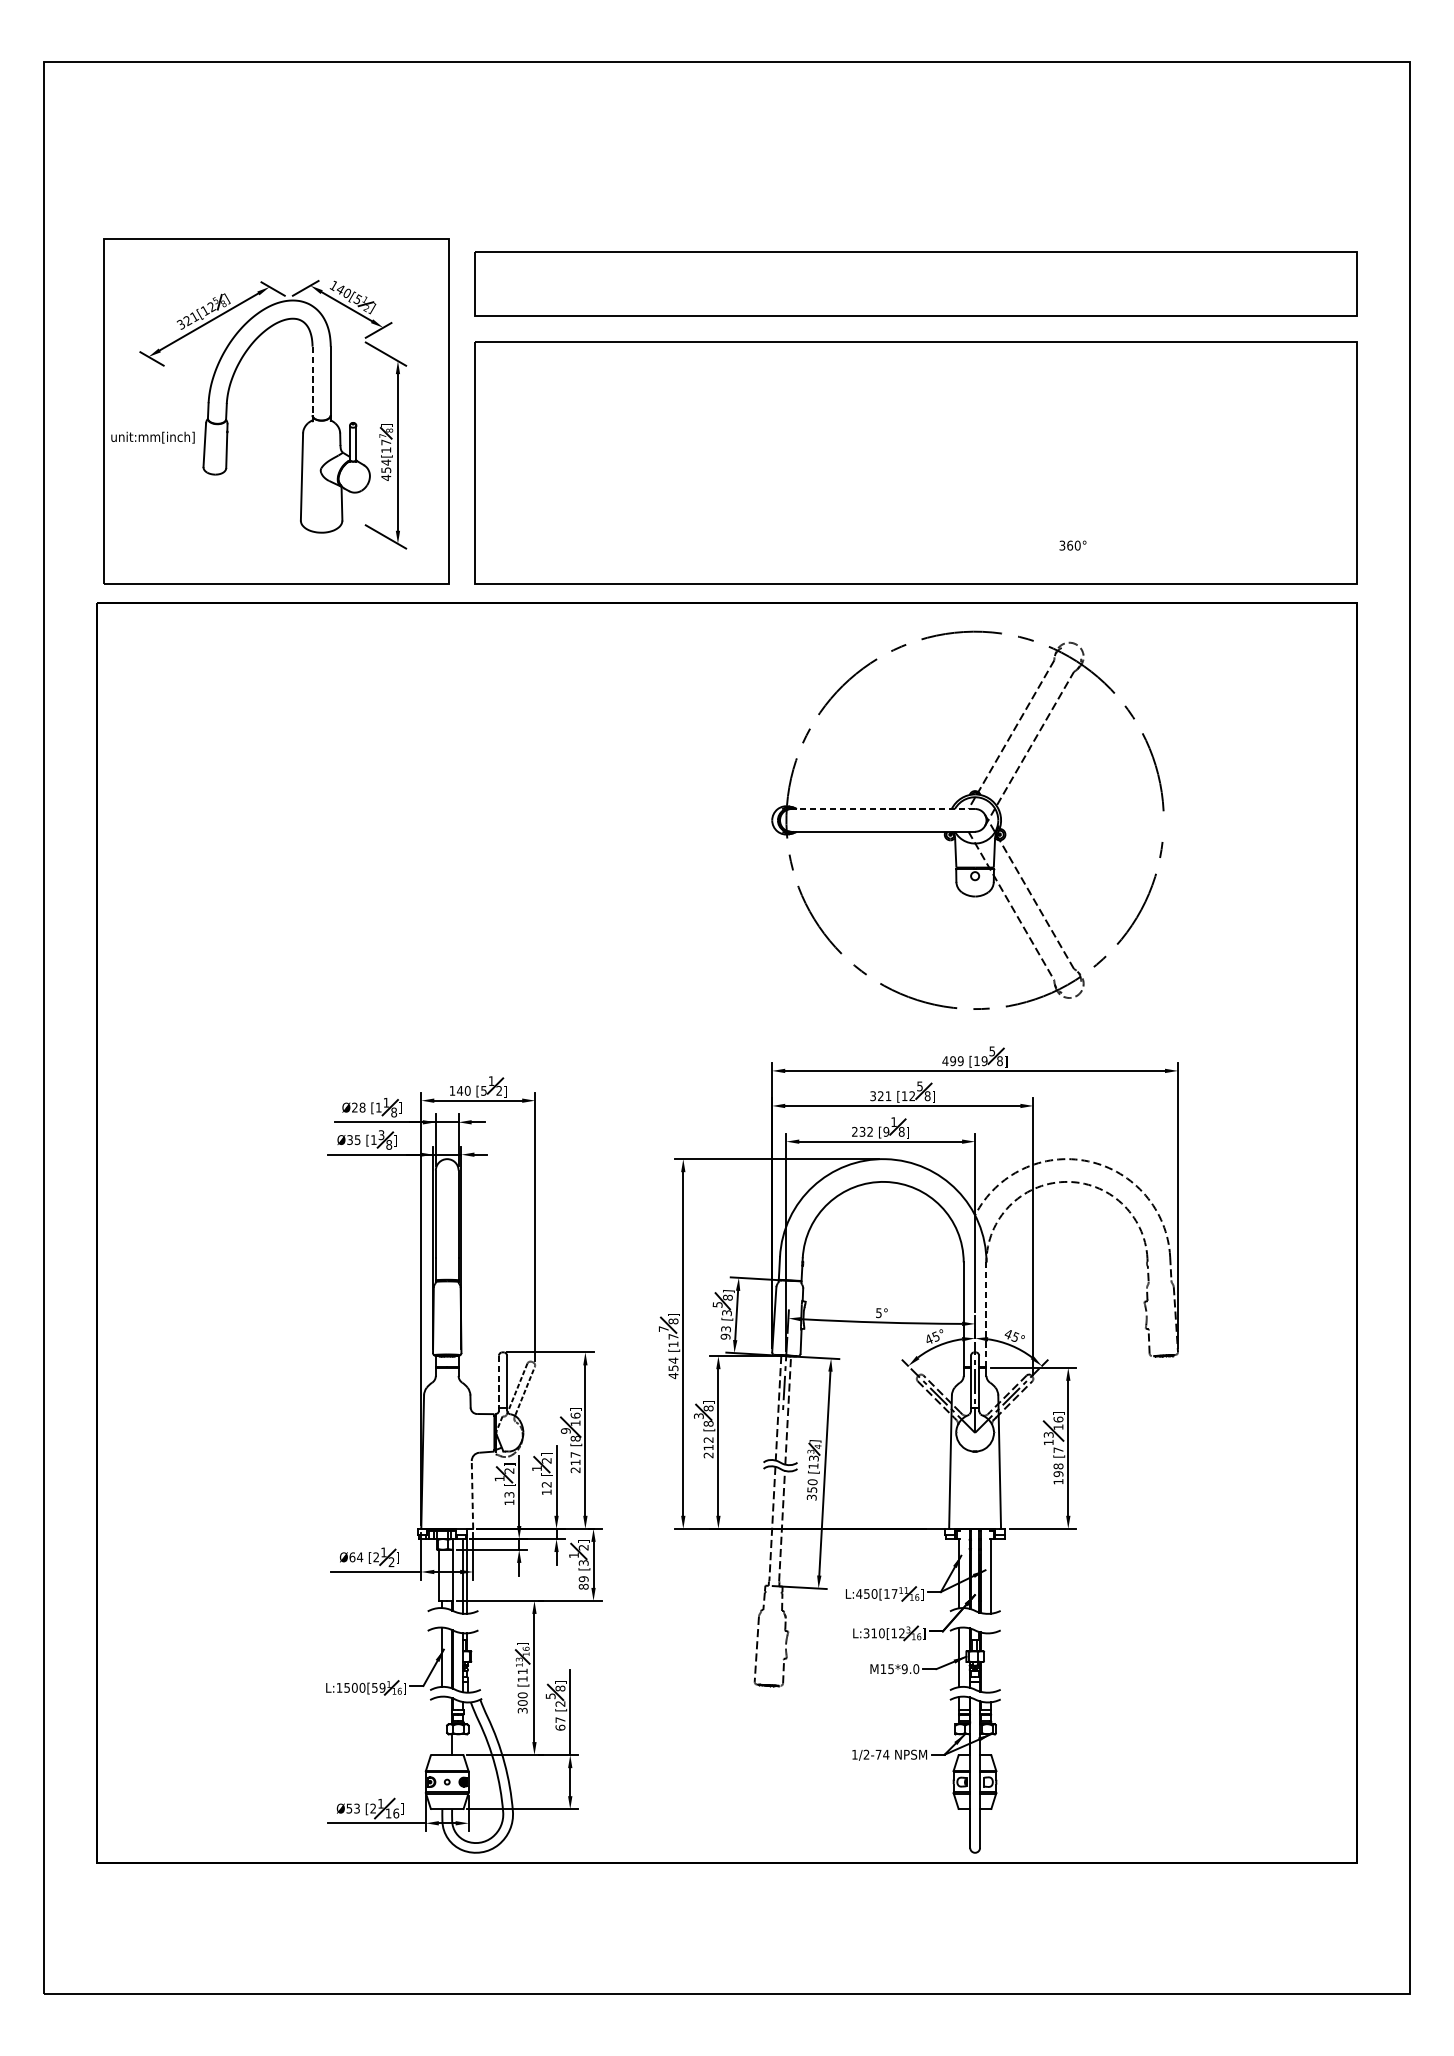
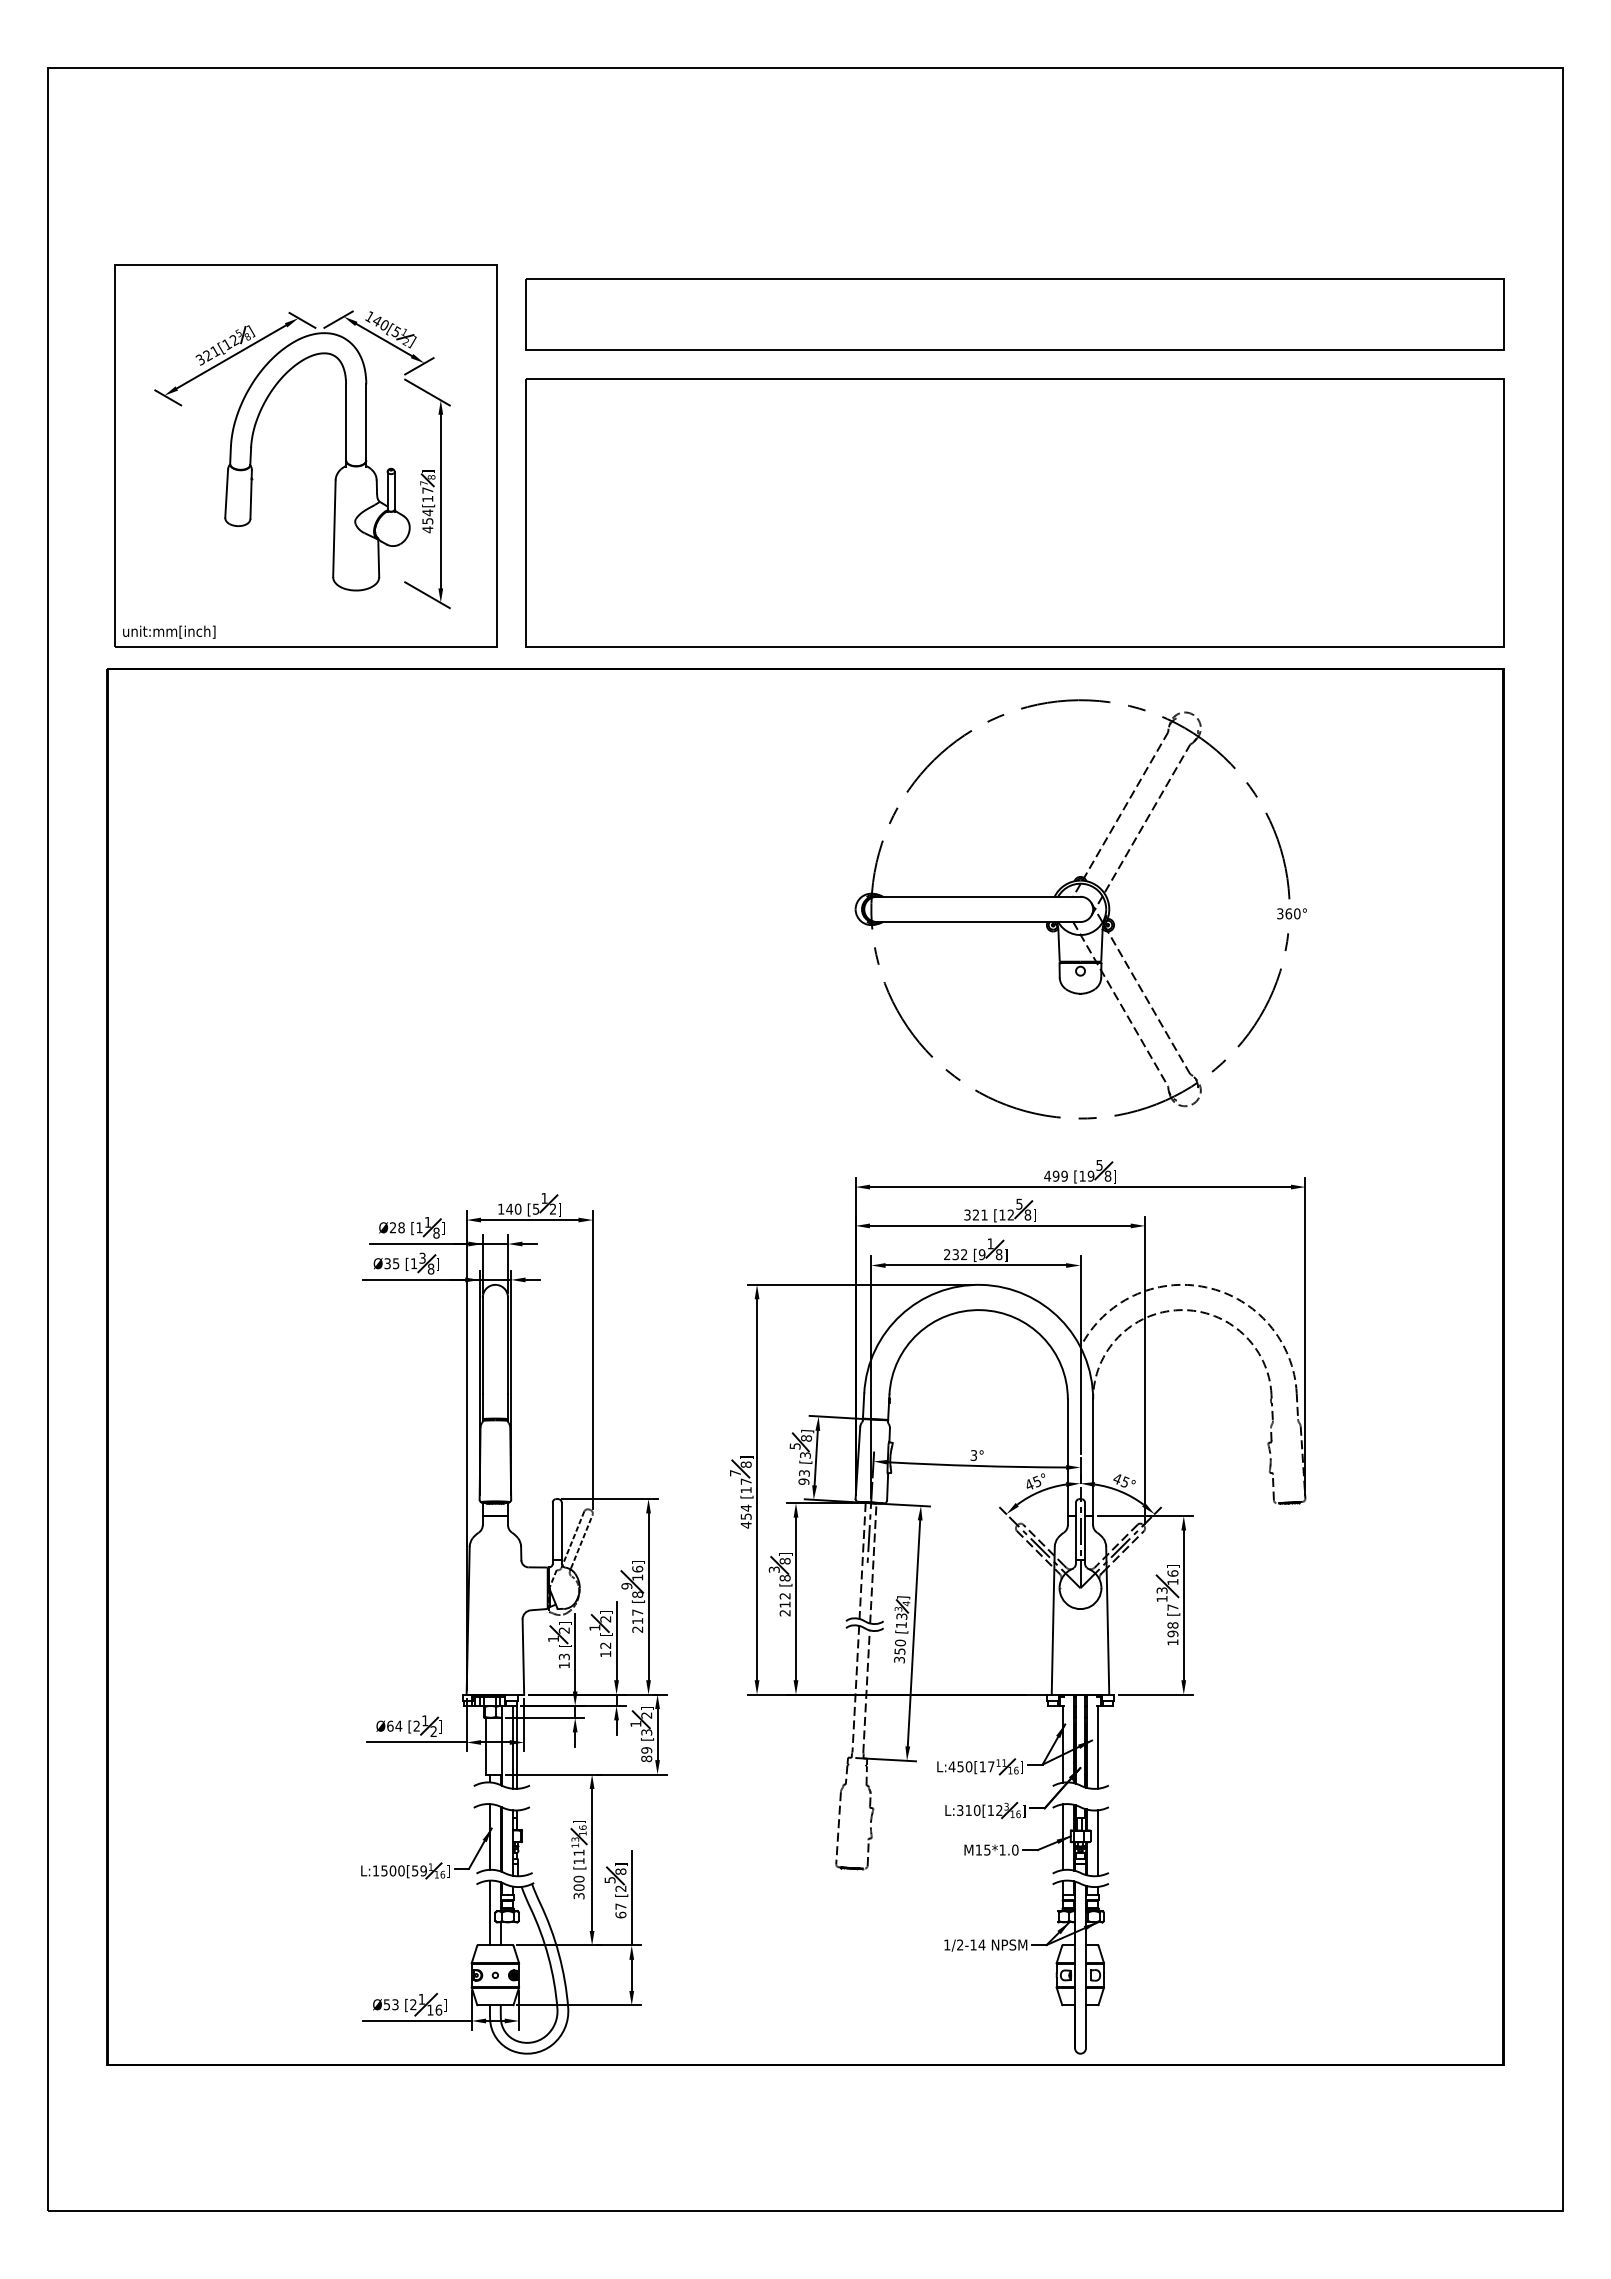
line: (312, 381) -> (346, 422), dashed -> solid
text: (153, 437) -> (169, 631), moved
text: (1072, 545) -> (1291, 913), moved
line: (883, 808) -> (978, 896), dashed -> solid
text: (878, 1313) -> (973, 1455), 5° -> 3°
line: (986, 1314) -> (1093, 1457), dashed -> solid
line: (498, 1381) -> (552, 1531), dashed -> solid
line: (472, 1495) -> (523, 1657), dashed -> solid
line: (990, 1663) -> (1097, 1843), added
text: (904, 1668) -> (1002, 1849), M15*9.0 -> M15*1.0
line: (442, 1725) -> (490, 1912), added
text: (878, 1754) -> (973, 1944), 1/2-74 -> 1/2-14

